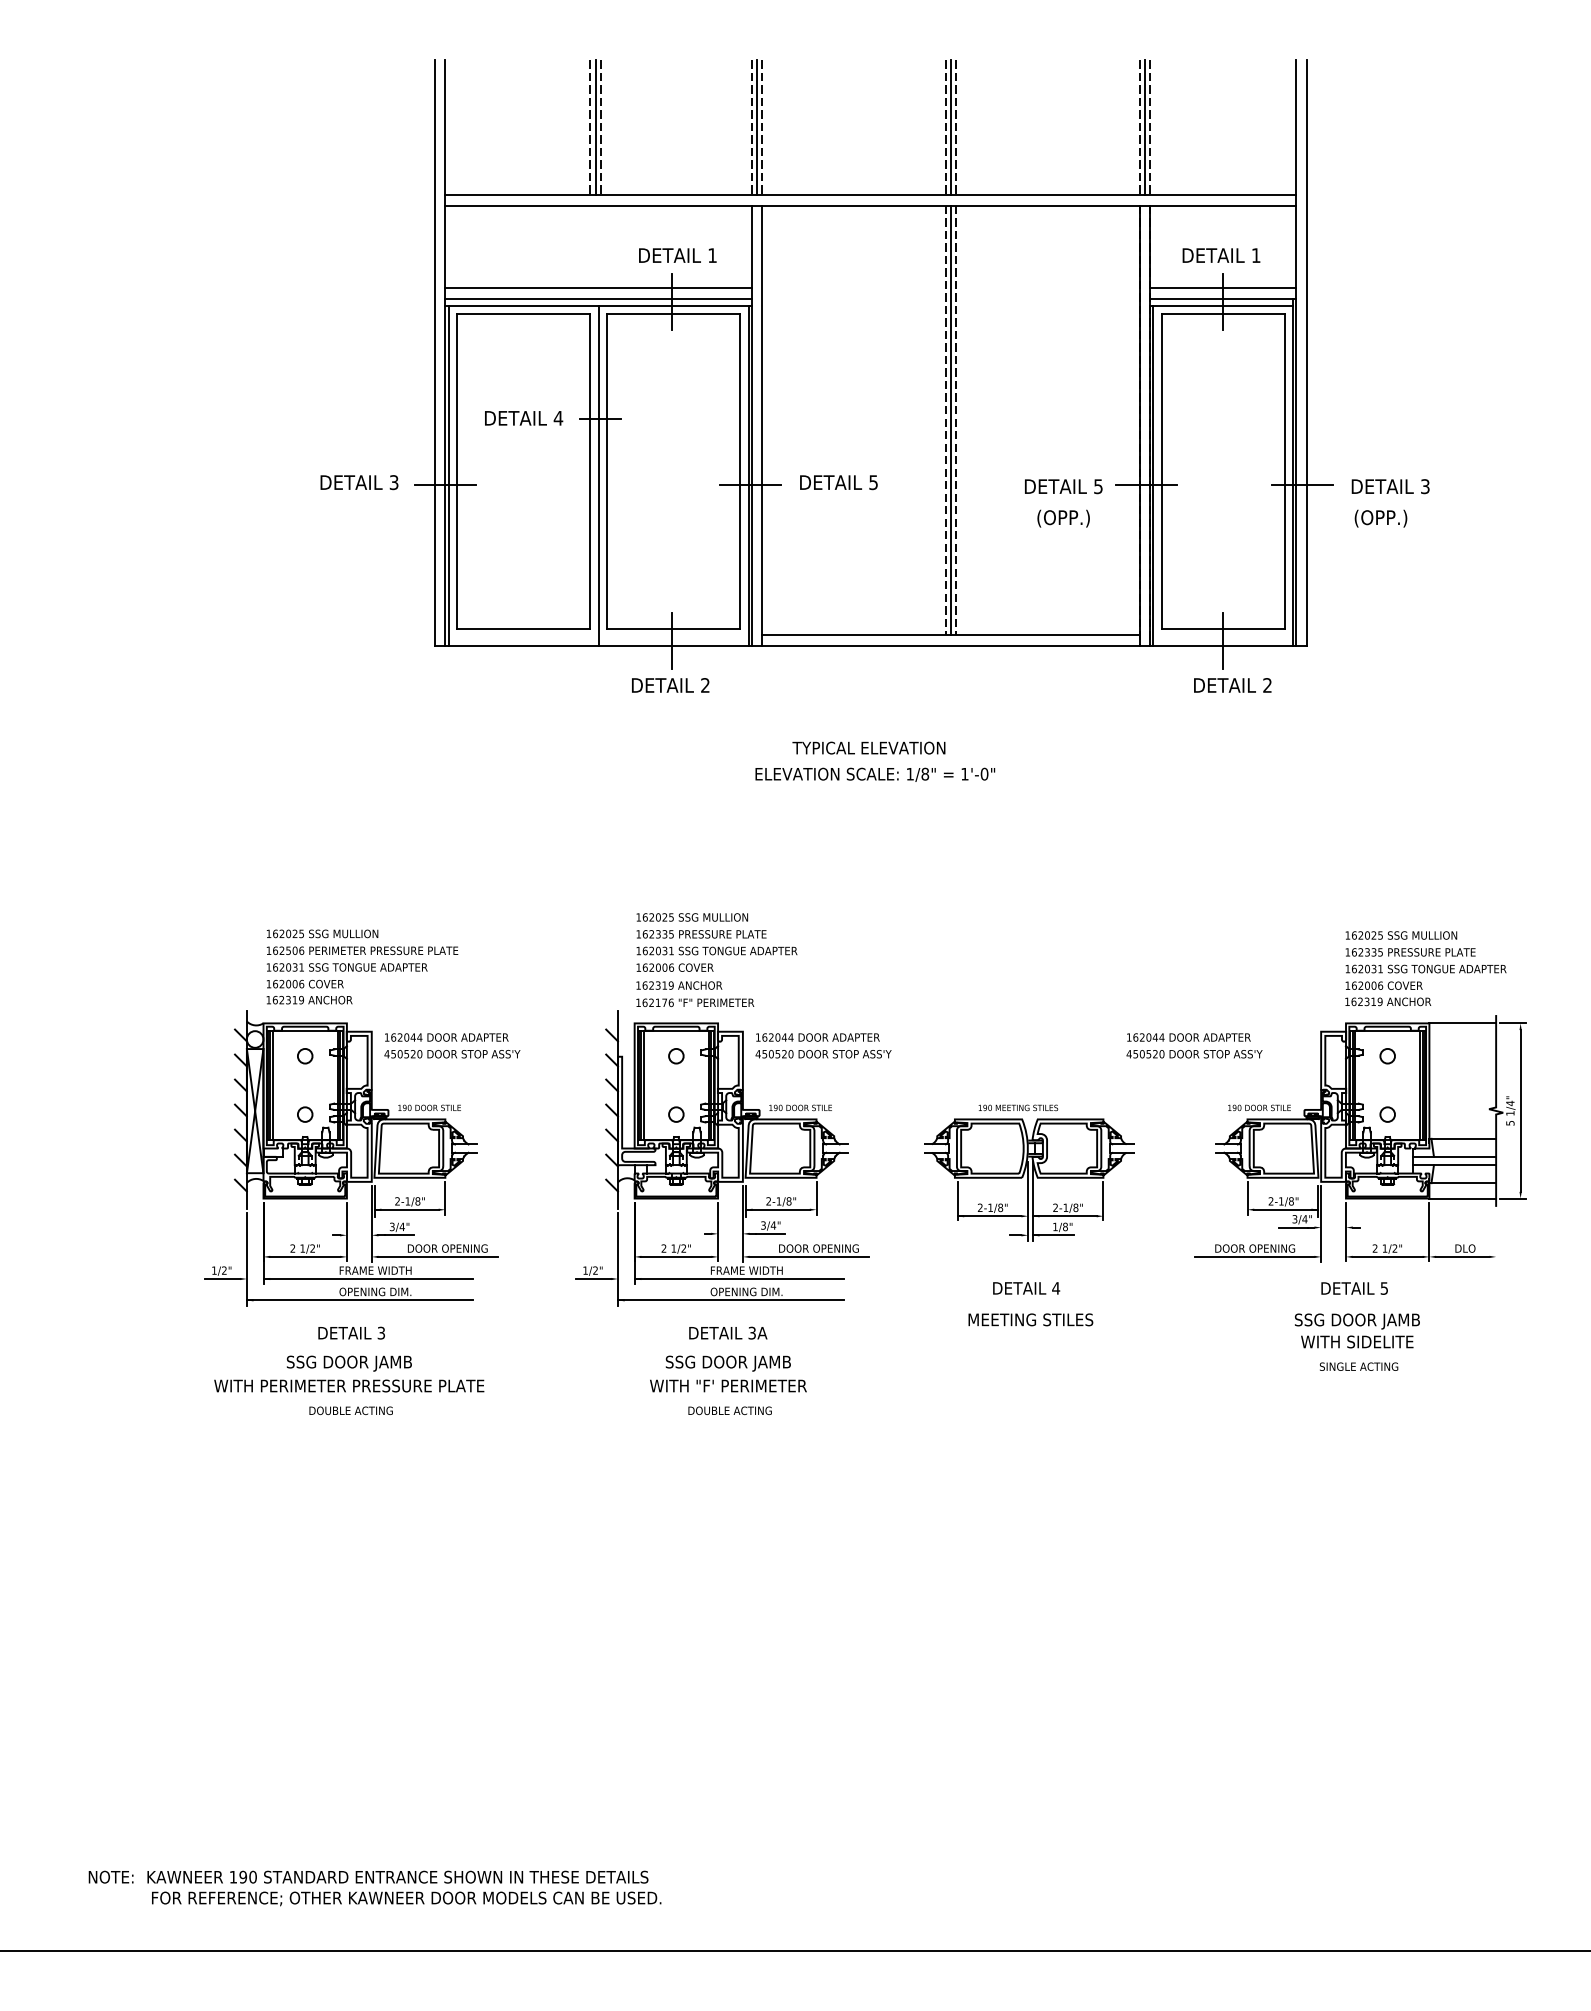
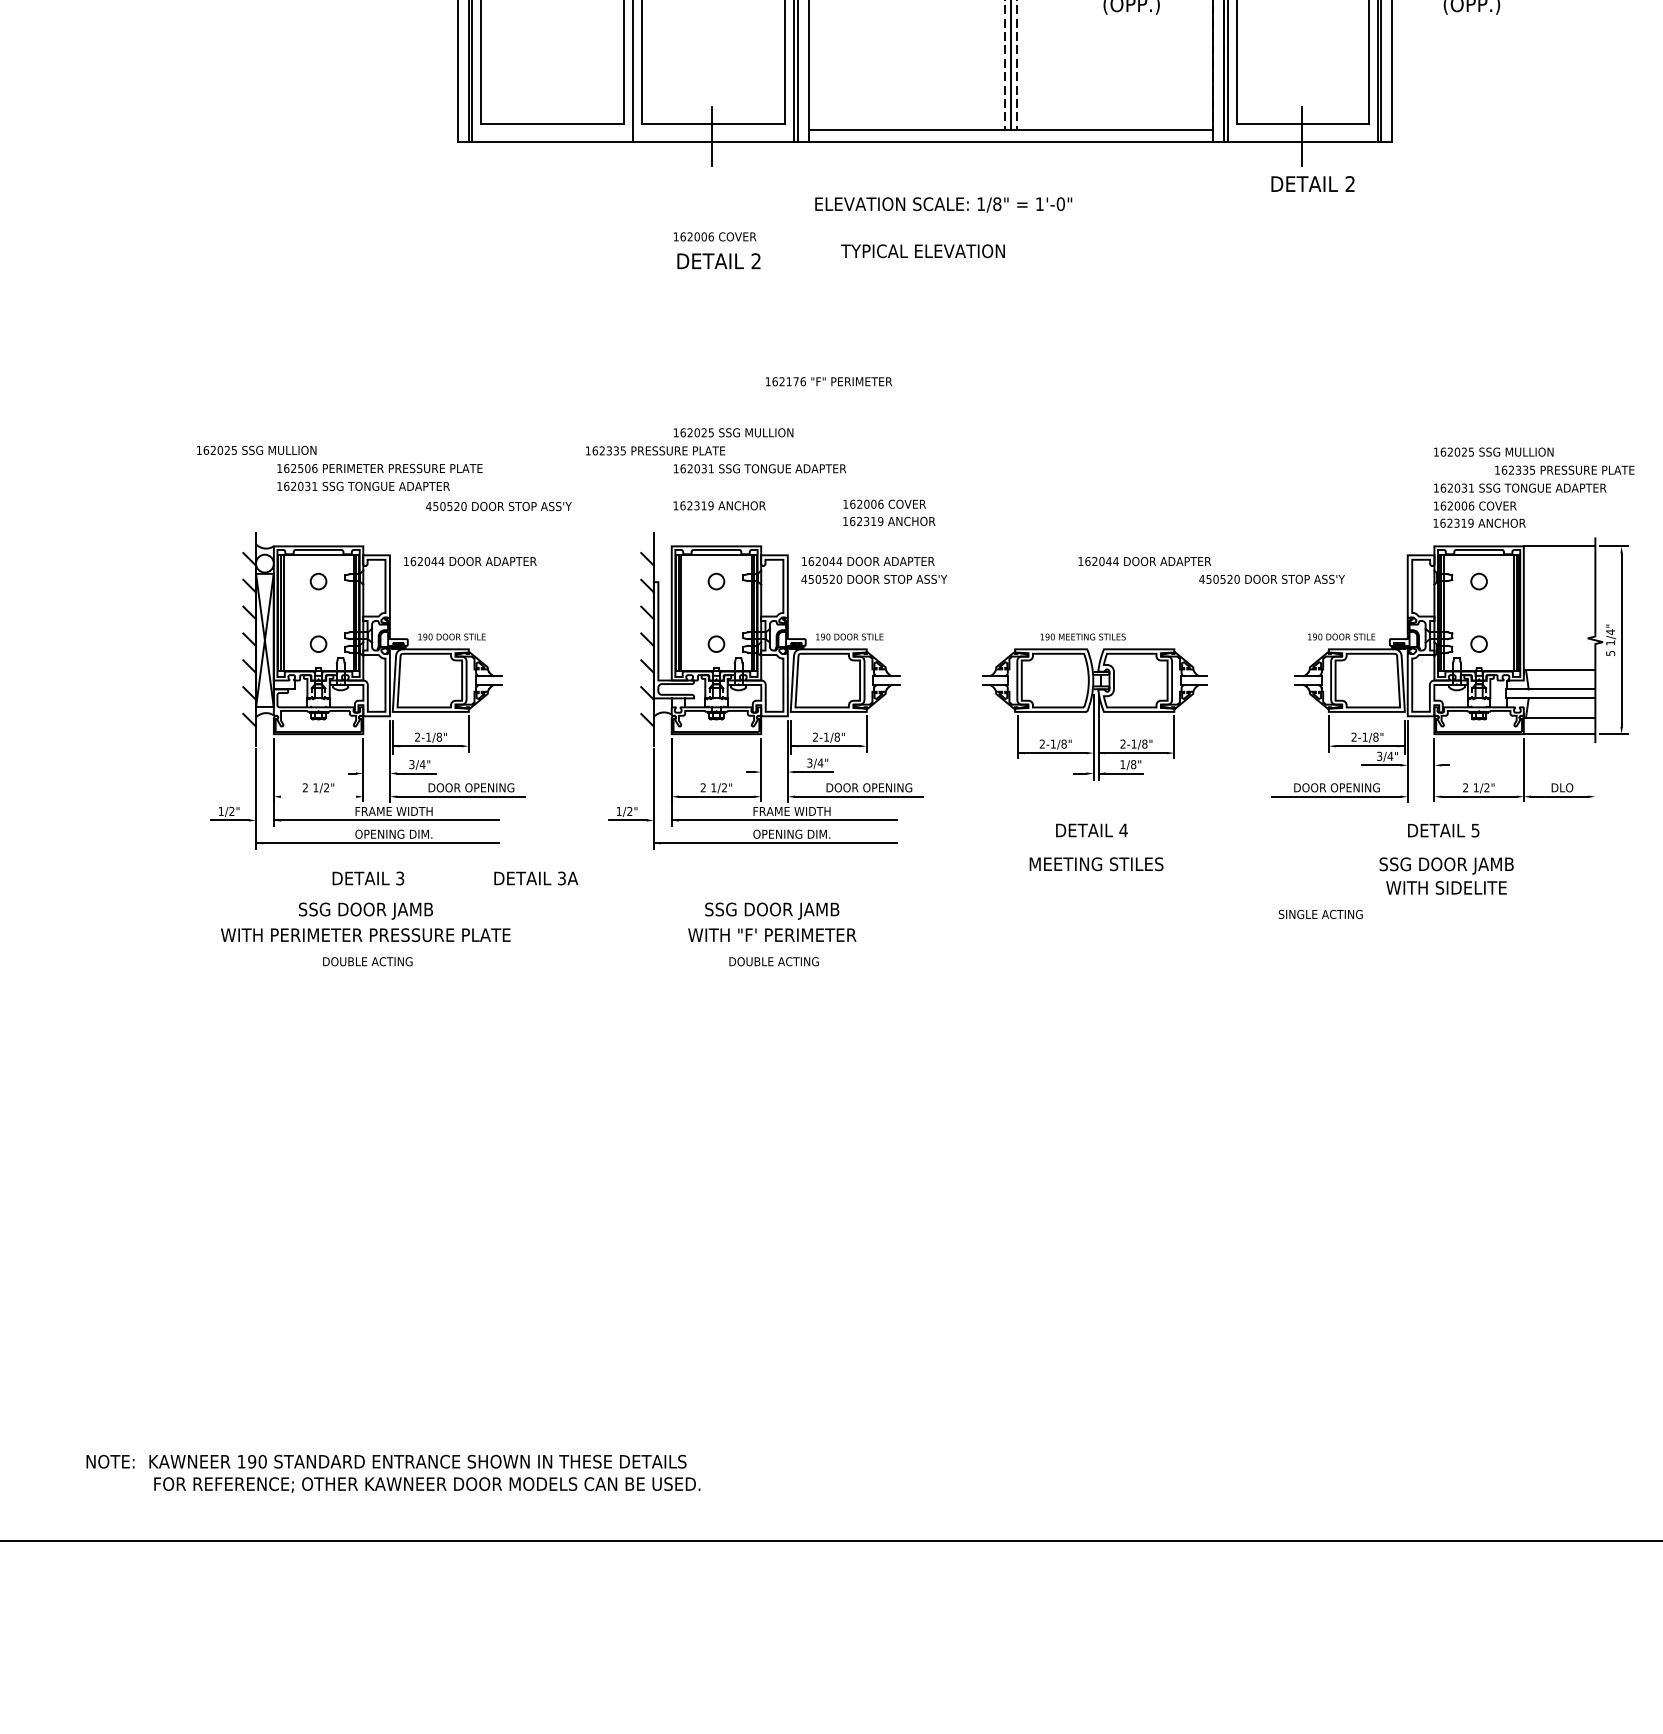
text: (670, 685) -> (718, 261), moved
text: (875, 774) -> (943, 204), moved
text: (322, 933) -> (256, 450), moved
text: (701, 934) -> (655, 451), moved
text: (1410, 952) -> (1564, 470), moved
text: (674, 967) -> (714, 236), moved
text: (309, 991) -> (889, 512), moved
text: (695, 1002) -> (829, 381), moved
text: (1188, 1037) -> (1144, 561), moved
text: (452, 1054) -> (498, 506), moved
line: (305, 1256) -> (318, 796), removed
text: (728, 1332) -> (536, 877), moved
text: (1358, 1366) -> (1320, 914), moved

